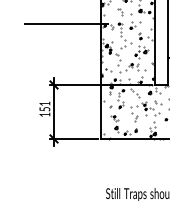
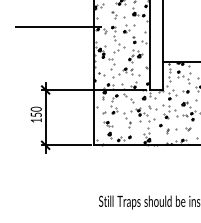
text: (44, 103) -> (35, 108), 151 -> 150

